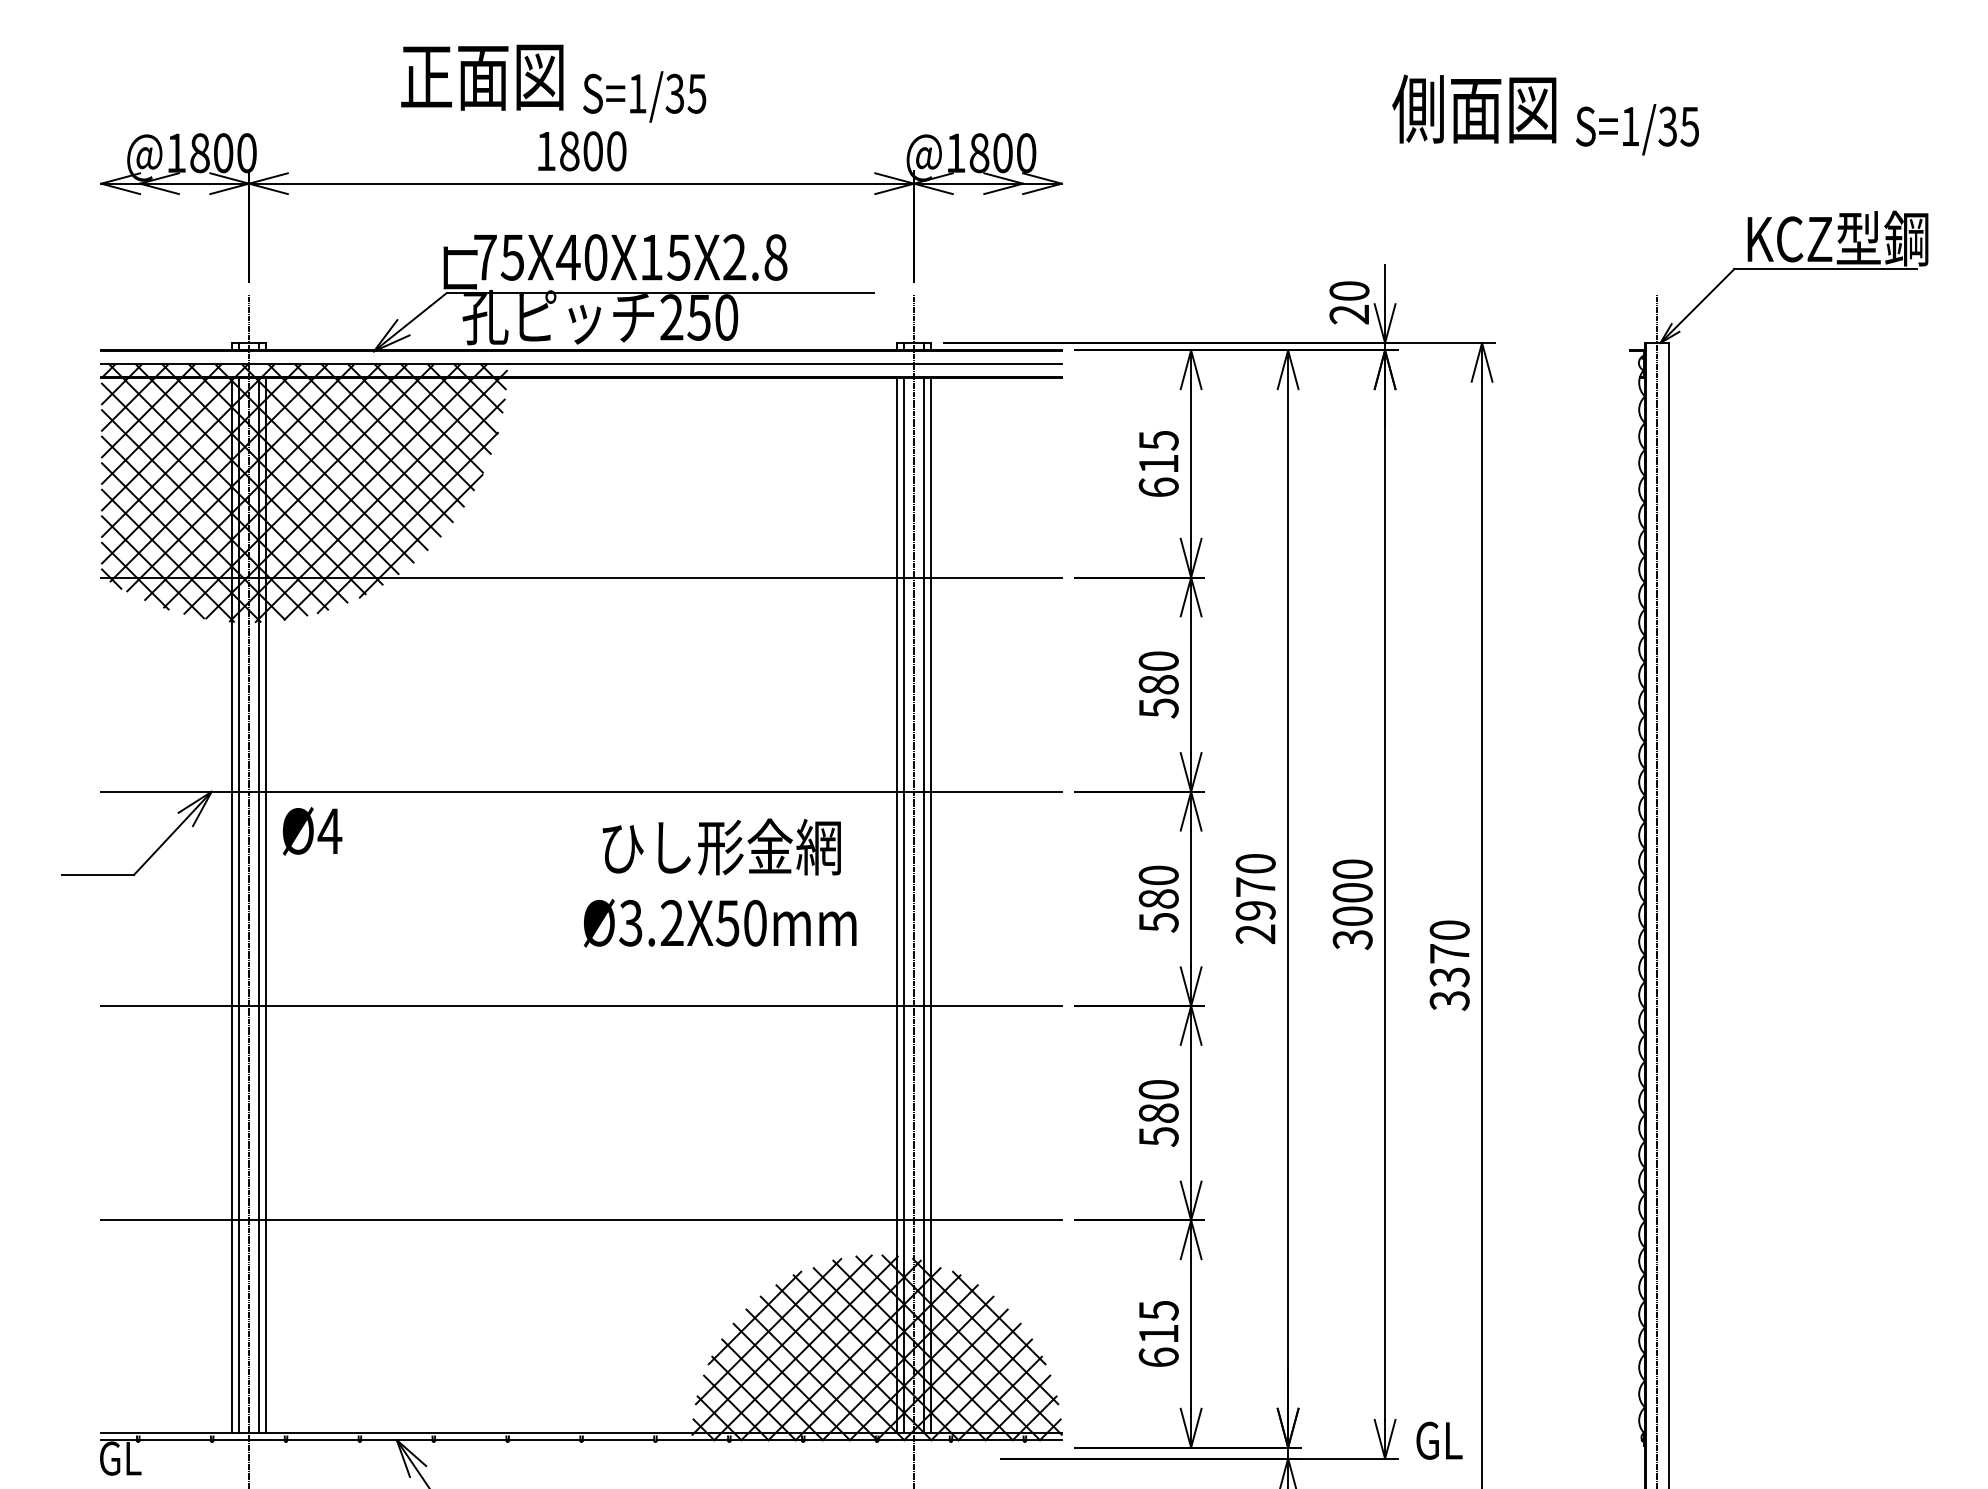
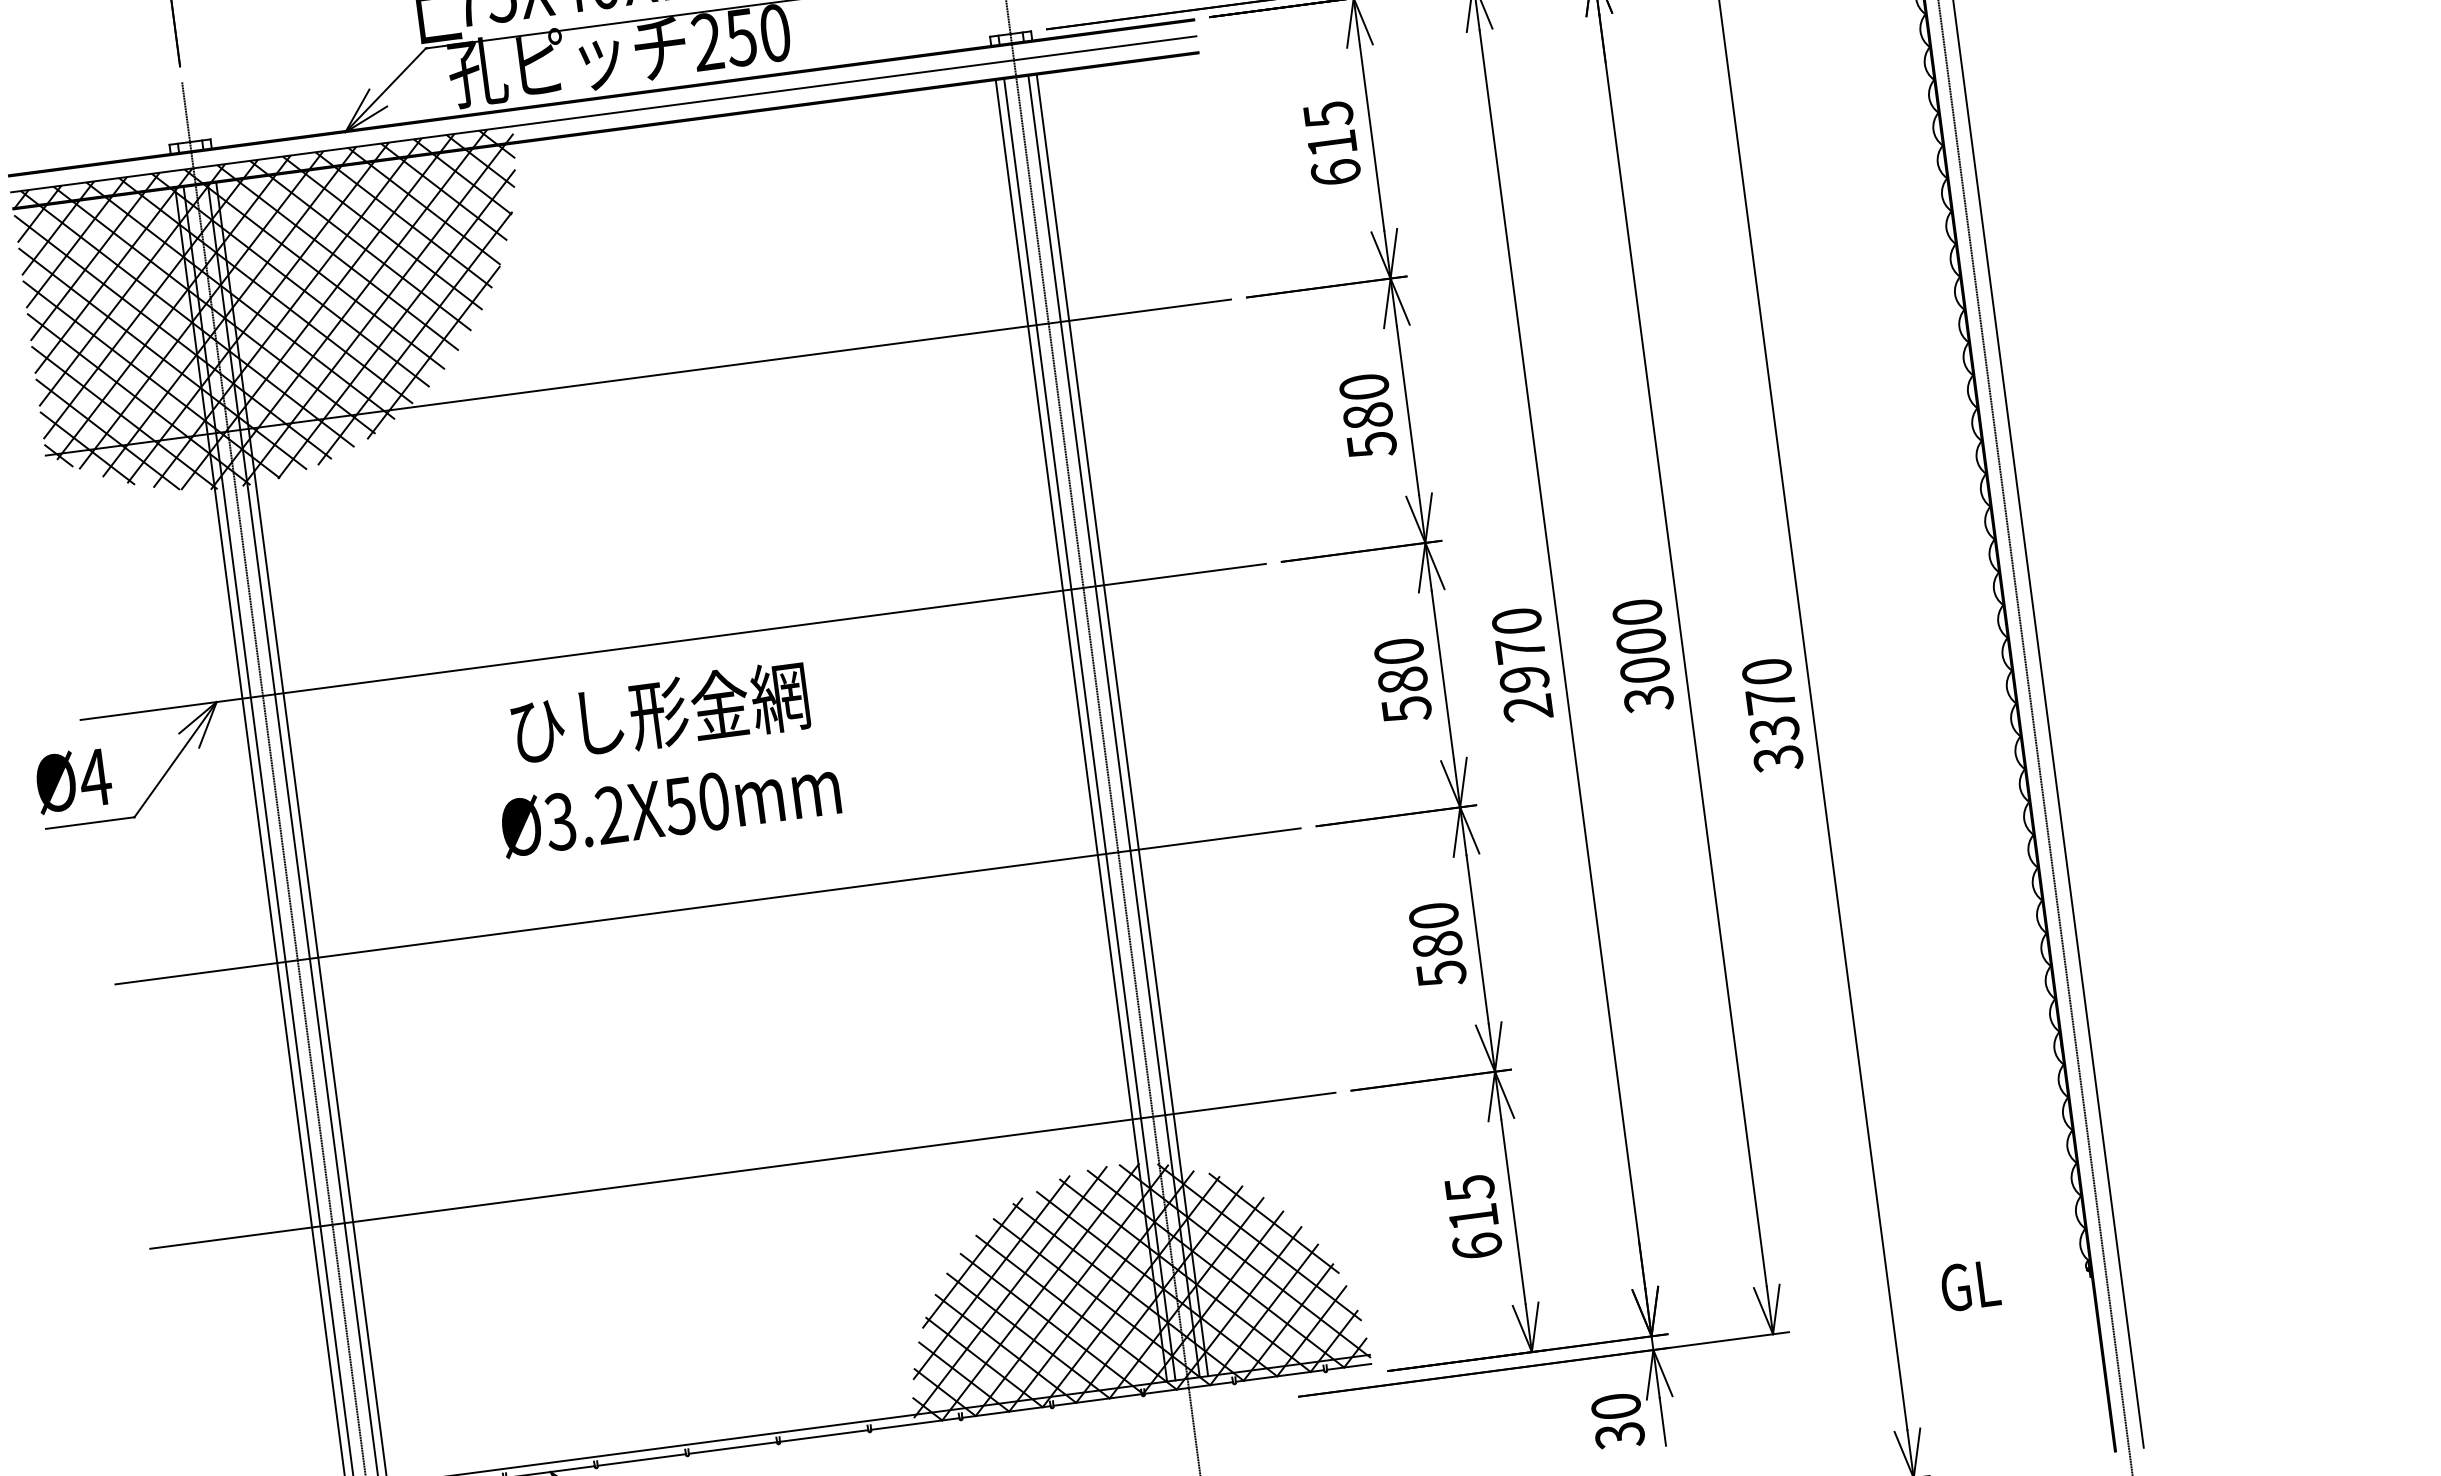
text: (312, 831) -> (73, 780), moved
text: (719, 882) -> (663, 757), moved
text: (1439, 1440) -> (1970, 1285), moved

